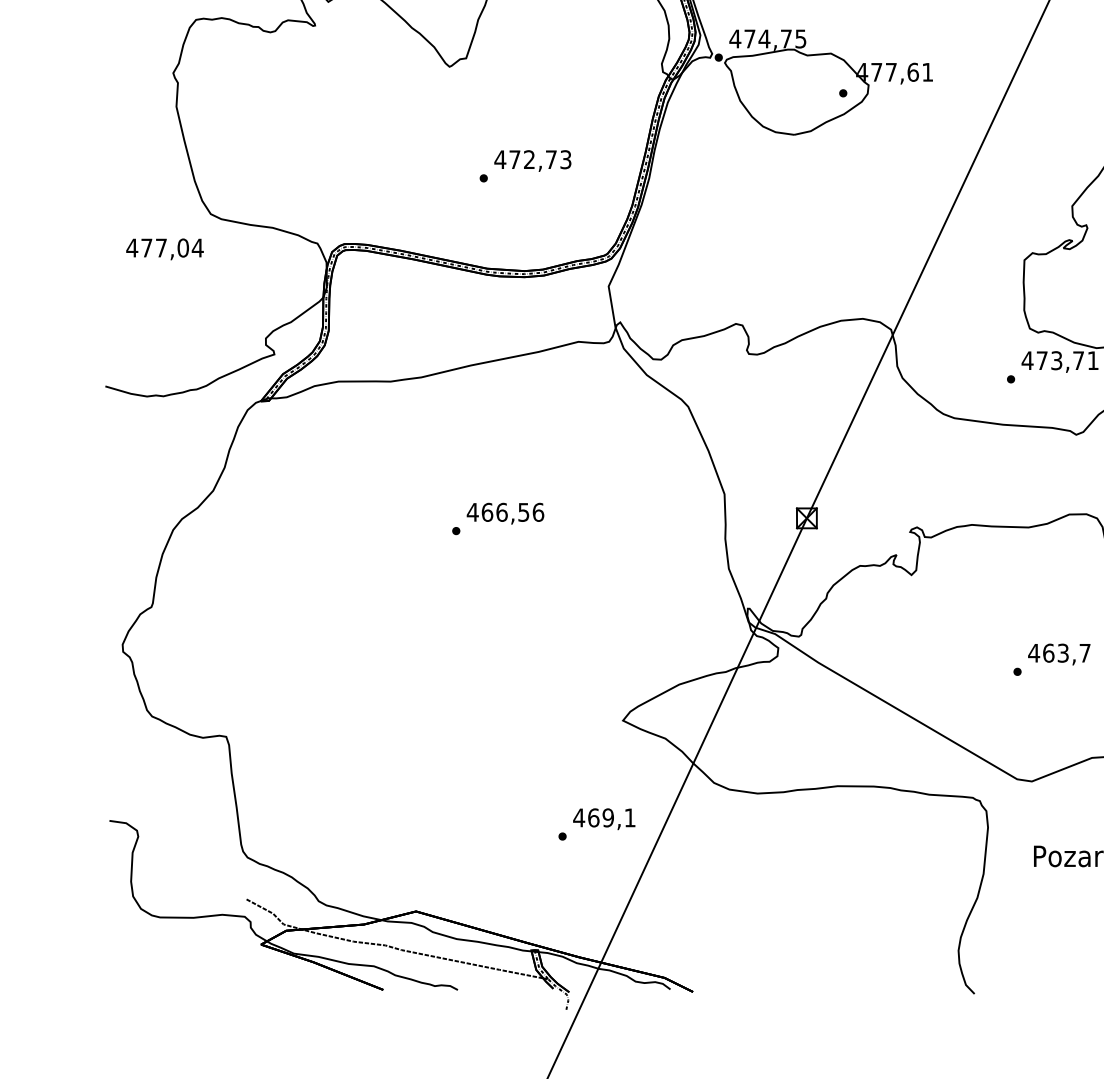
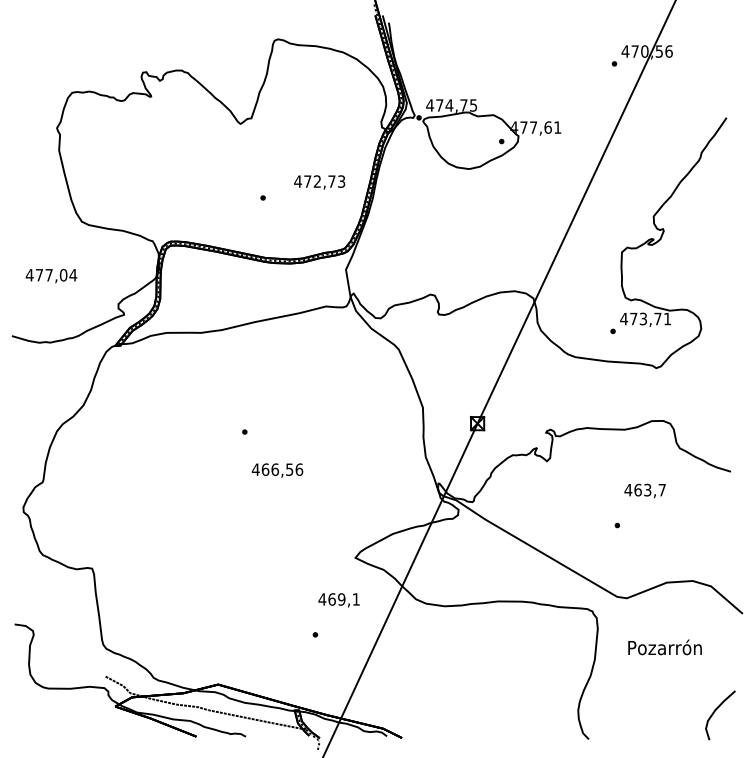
text: (532, 161) -> (319, 182), moved
text: (164, 249) -> (51, 276), moved
text: (505, 513) -> (277, 470), moved
text: (1058, 653) -> (644, 490), moved
text: (603, 819) -> (338, 600), moved

